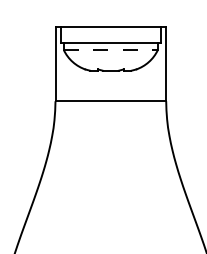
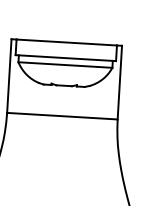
line: (111, 50) -> (66, 65), dashed -> solid

